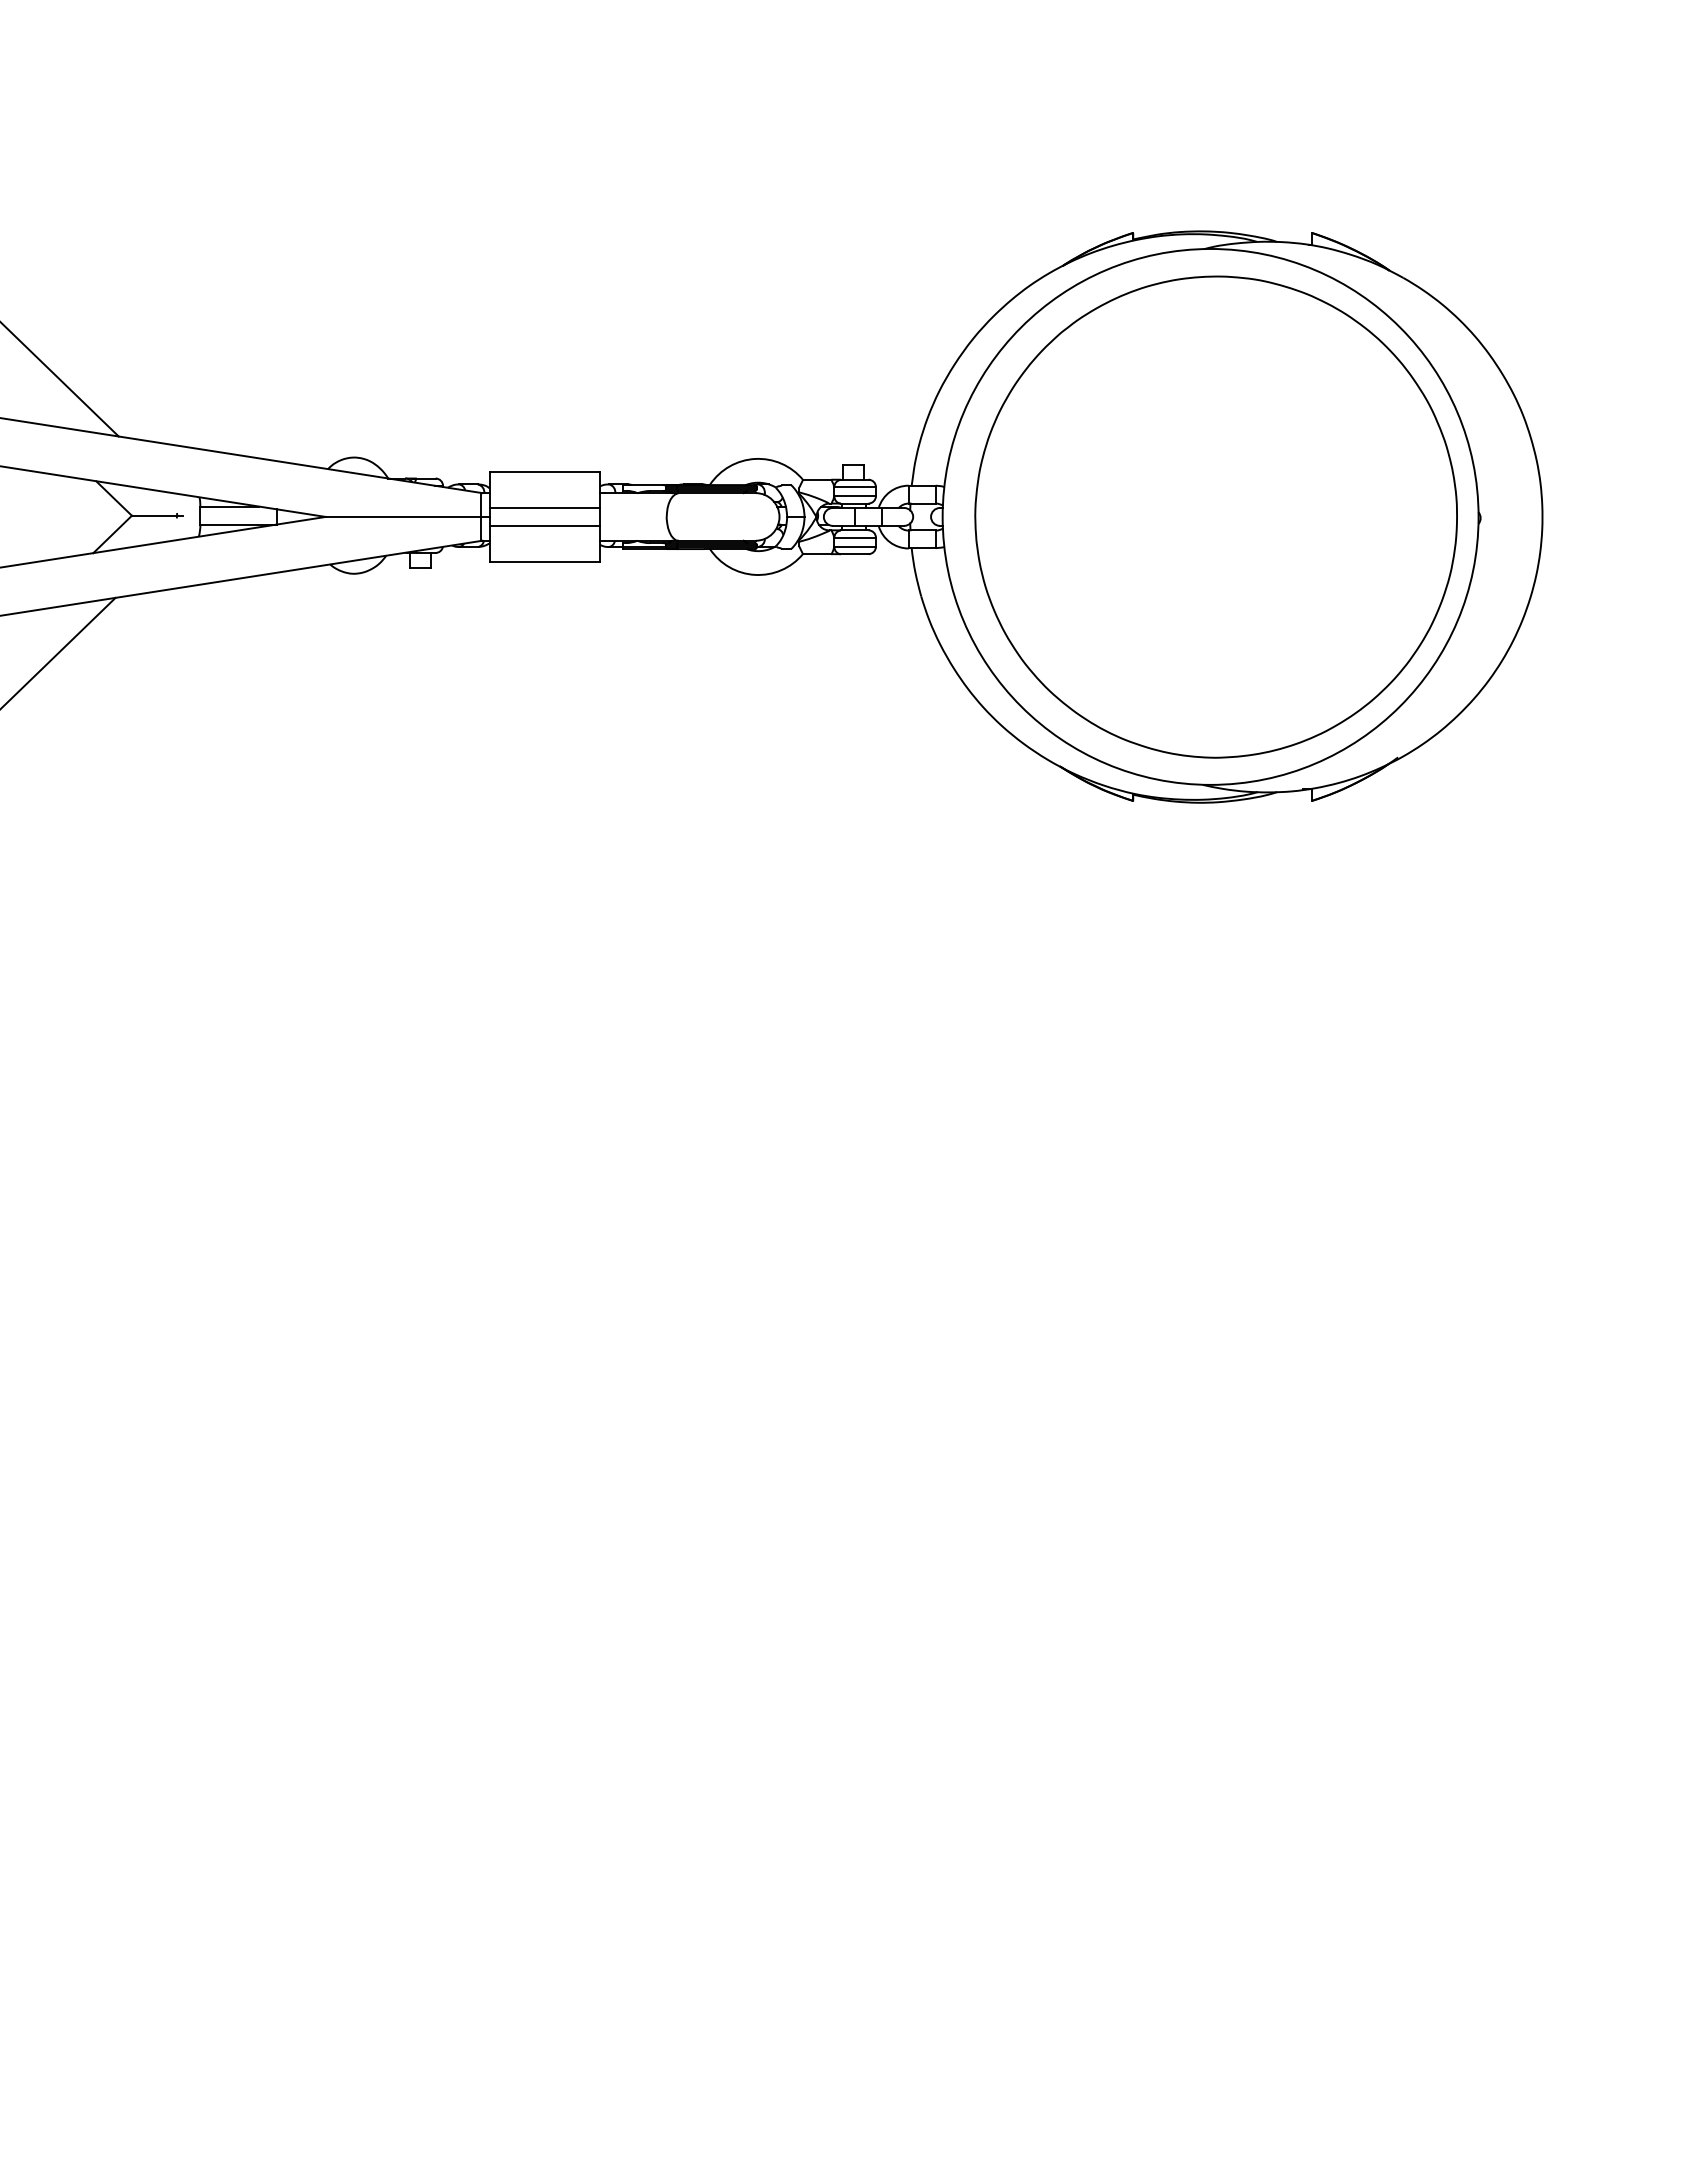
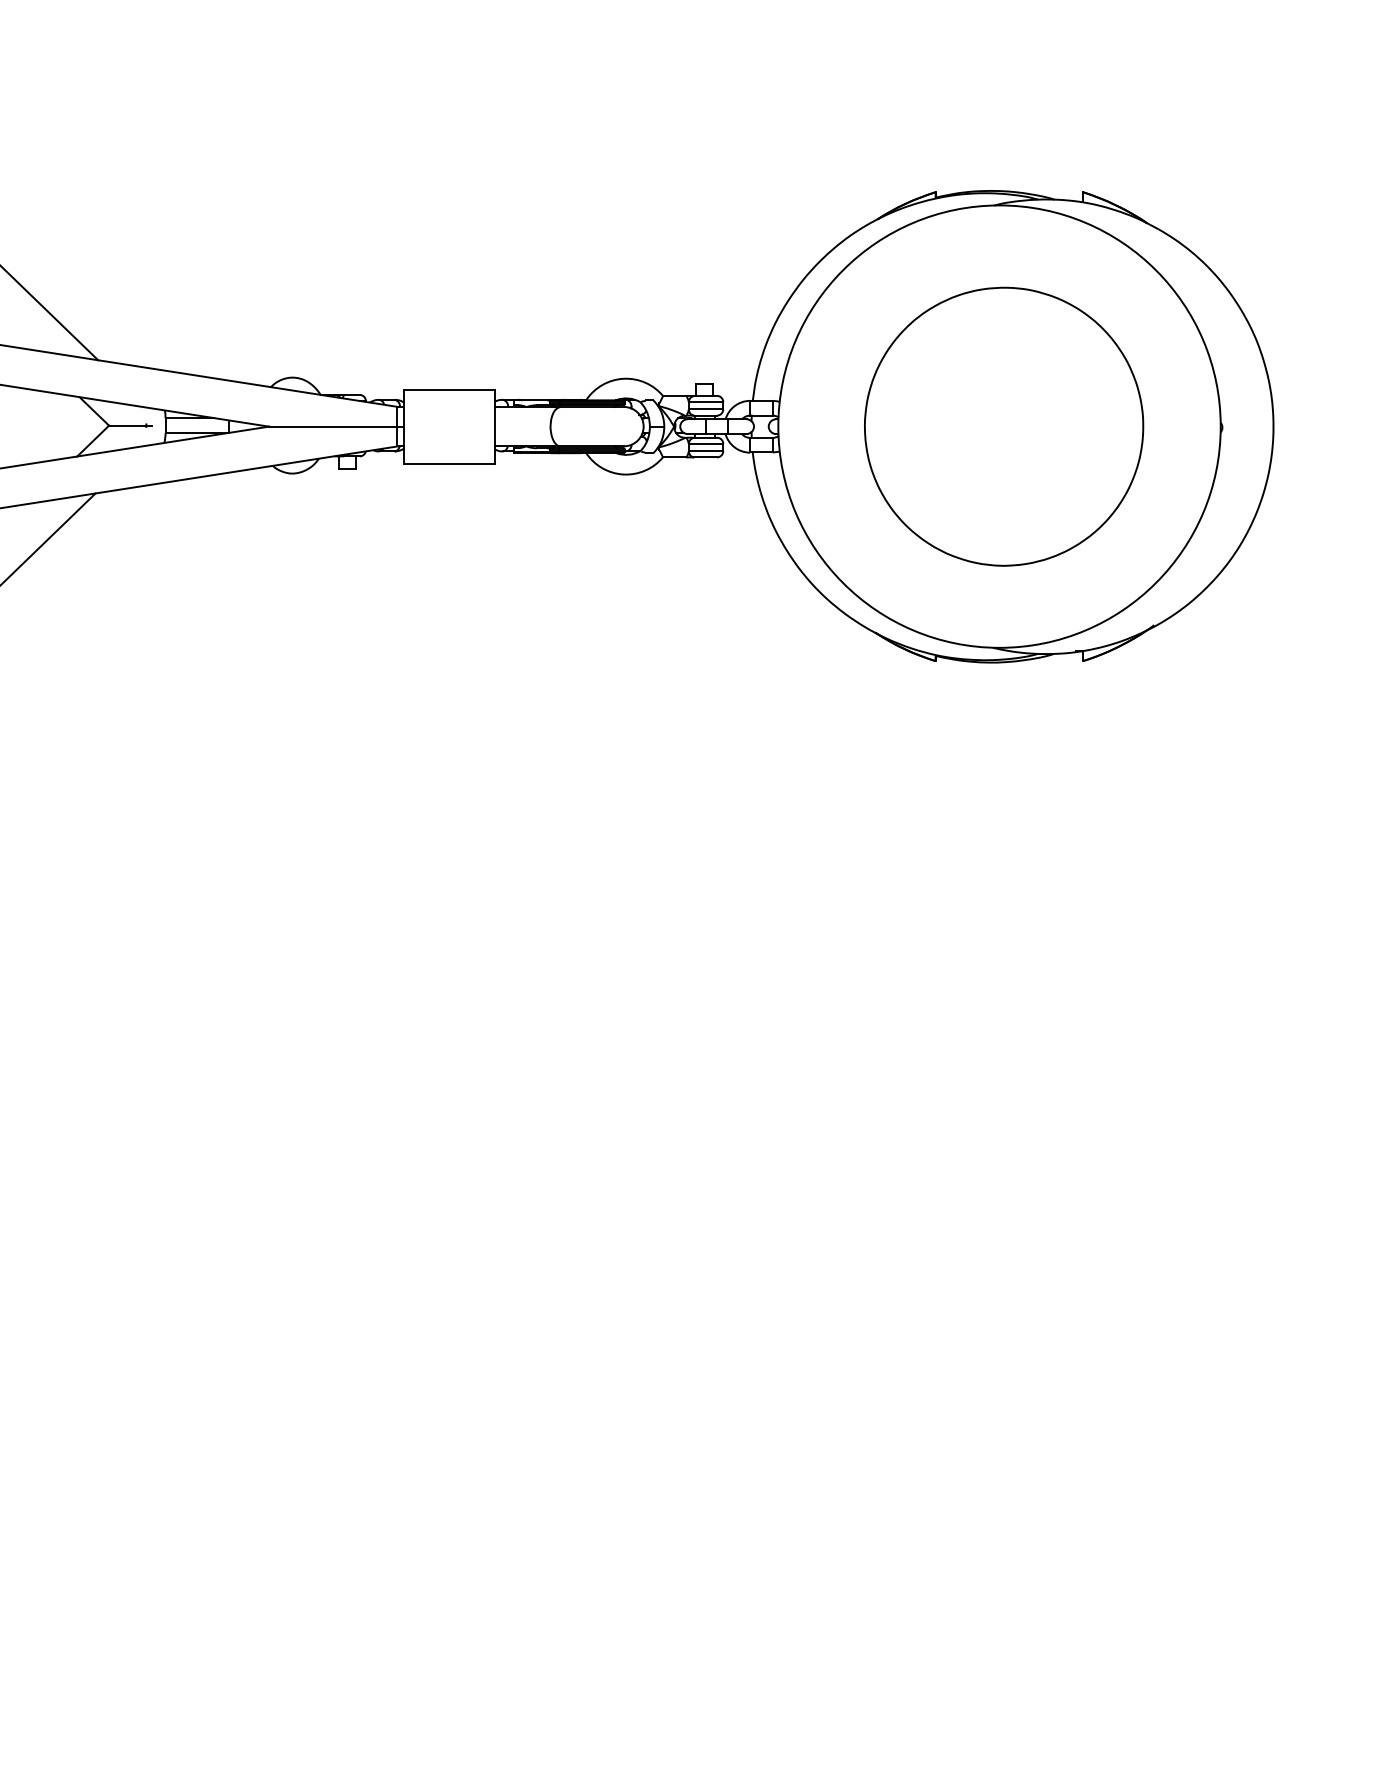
line: (544, 508) -> (449, 419), removed
part: (1215, 516) -> (1003, 426), size x0.7
line: (544, 525) -> (449, 433), removed

